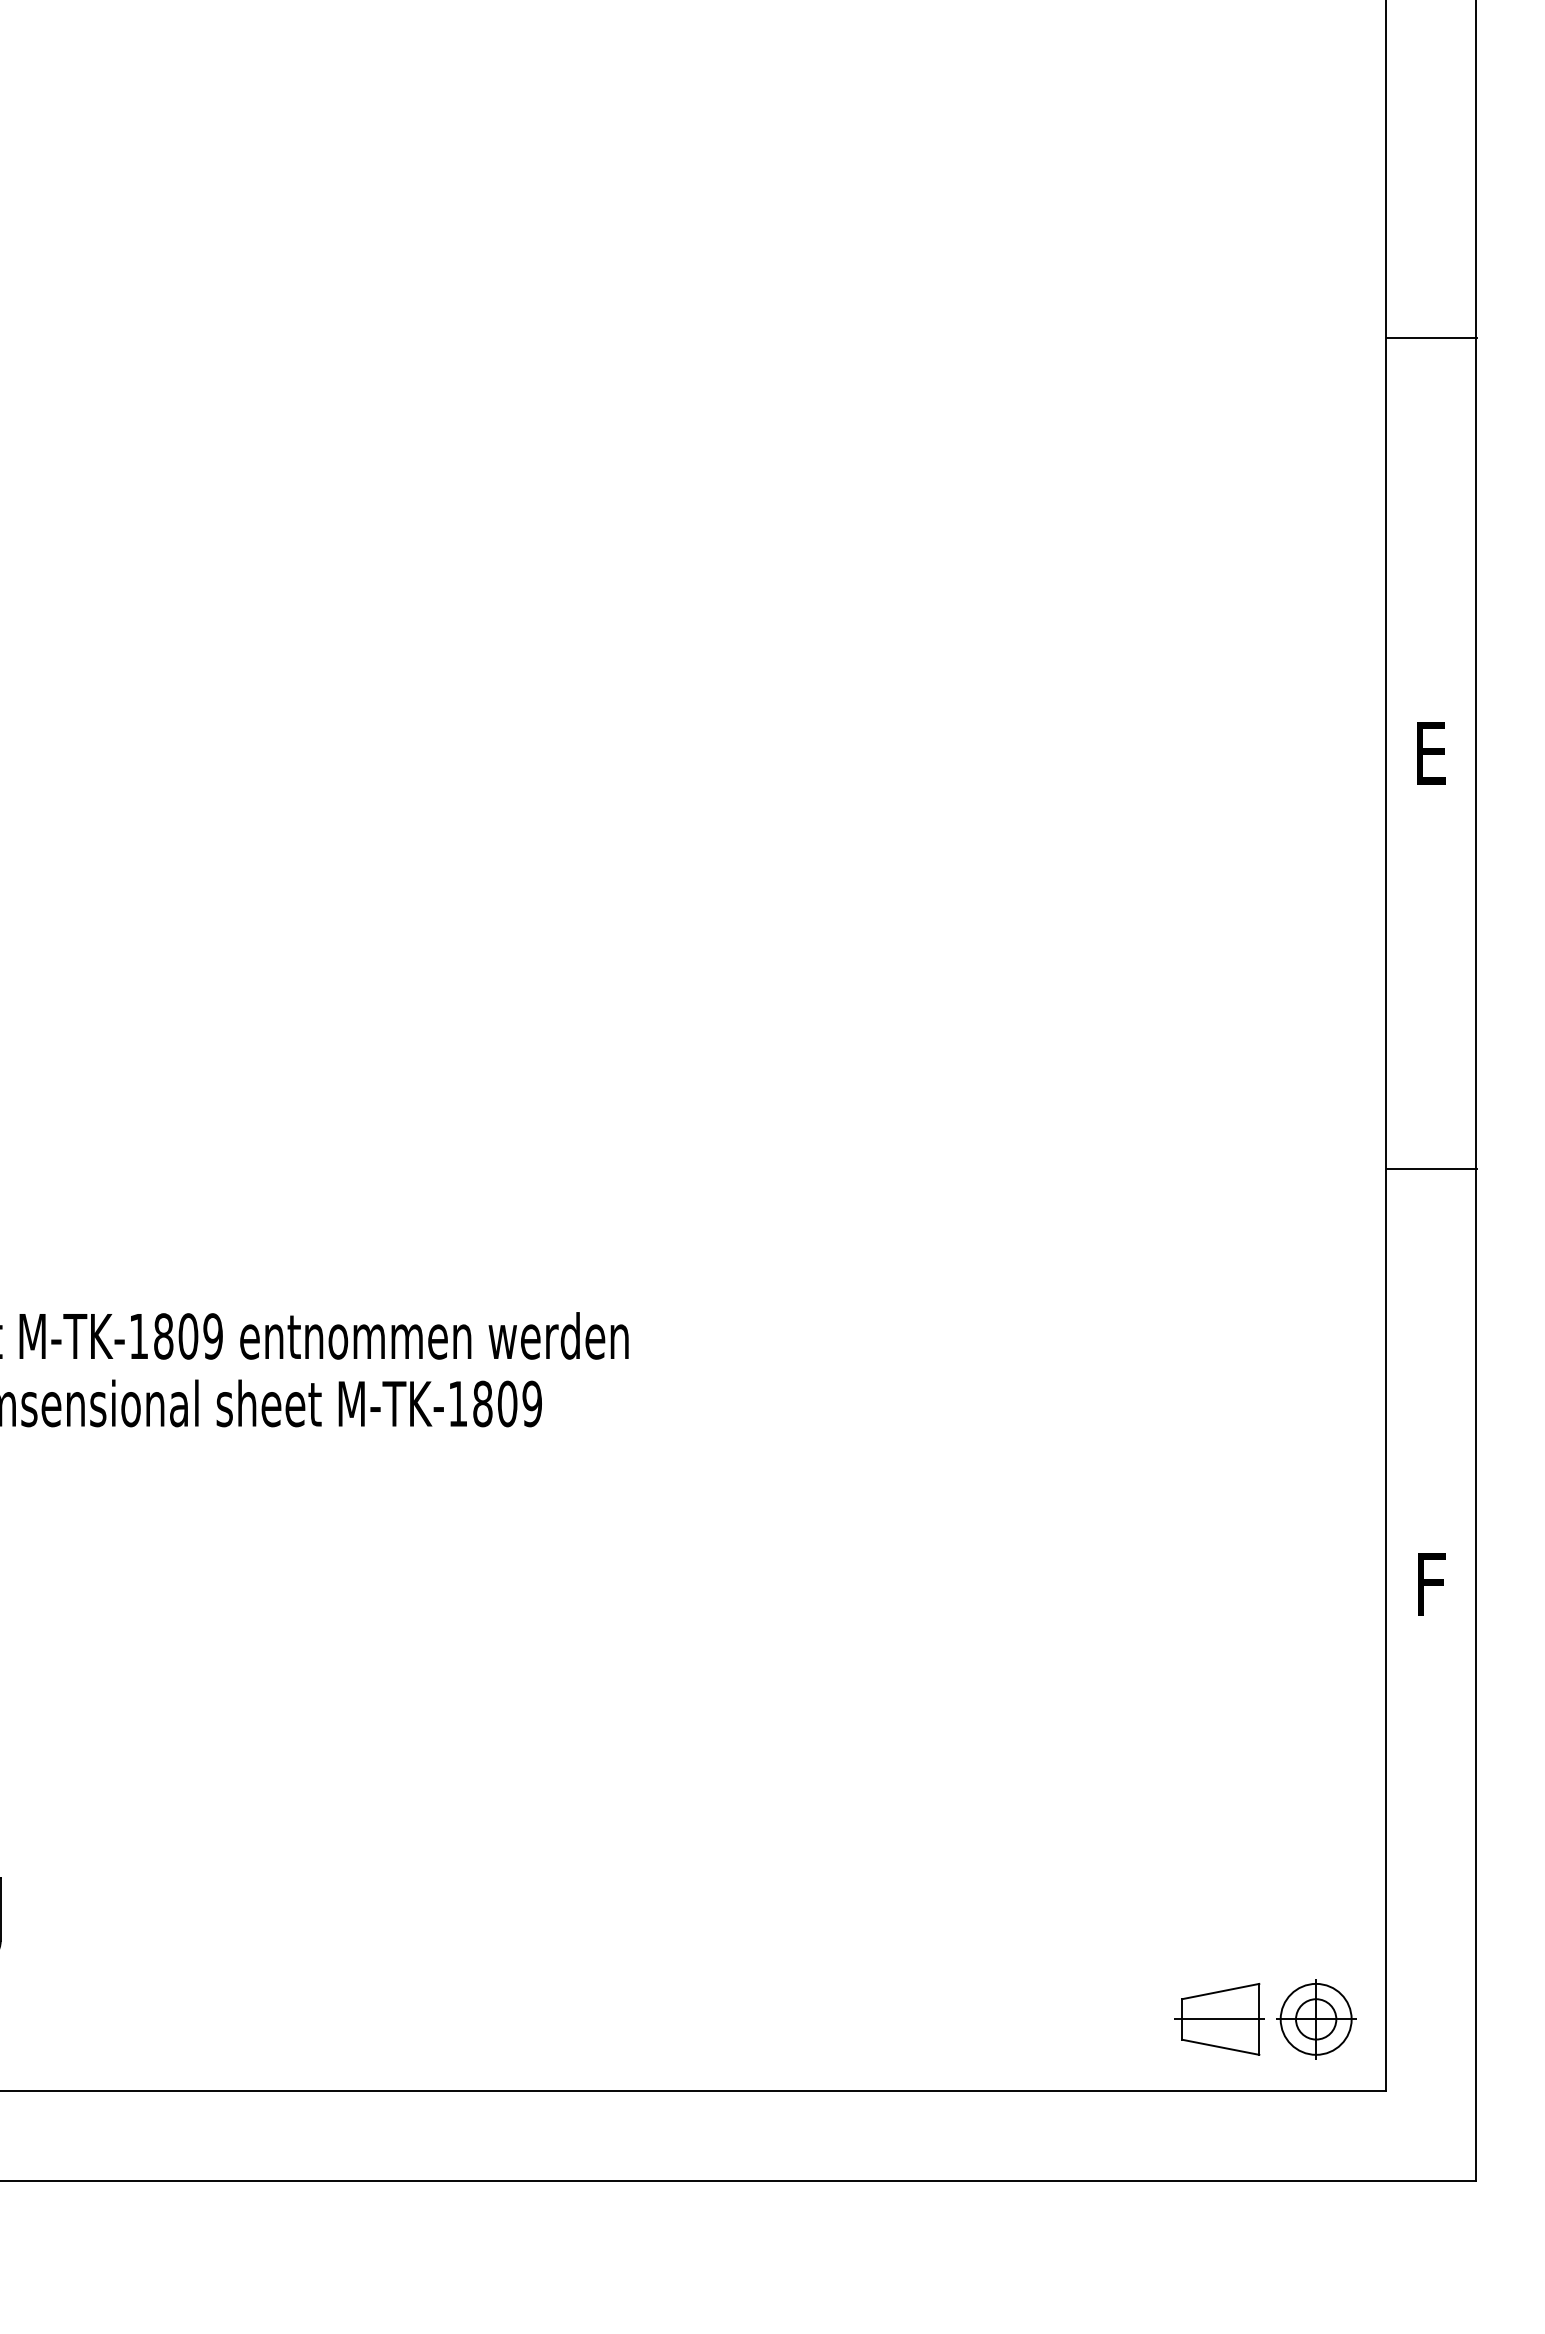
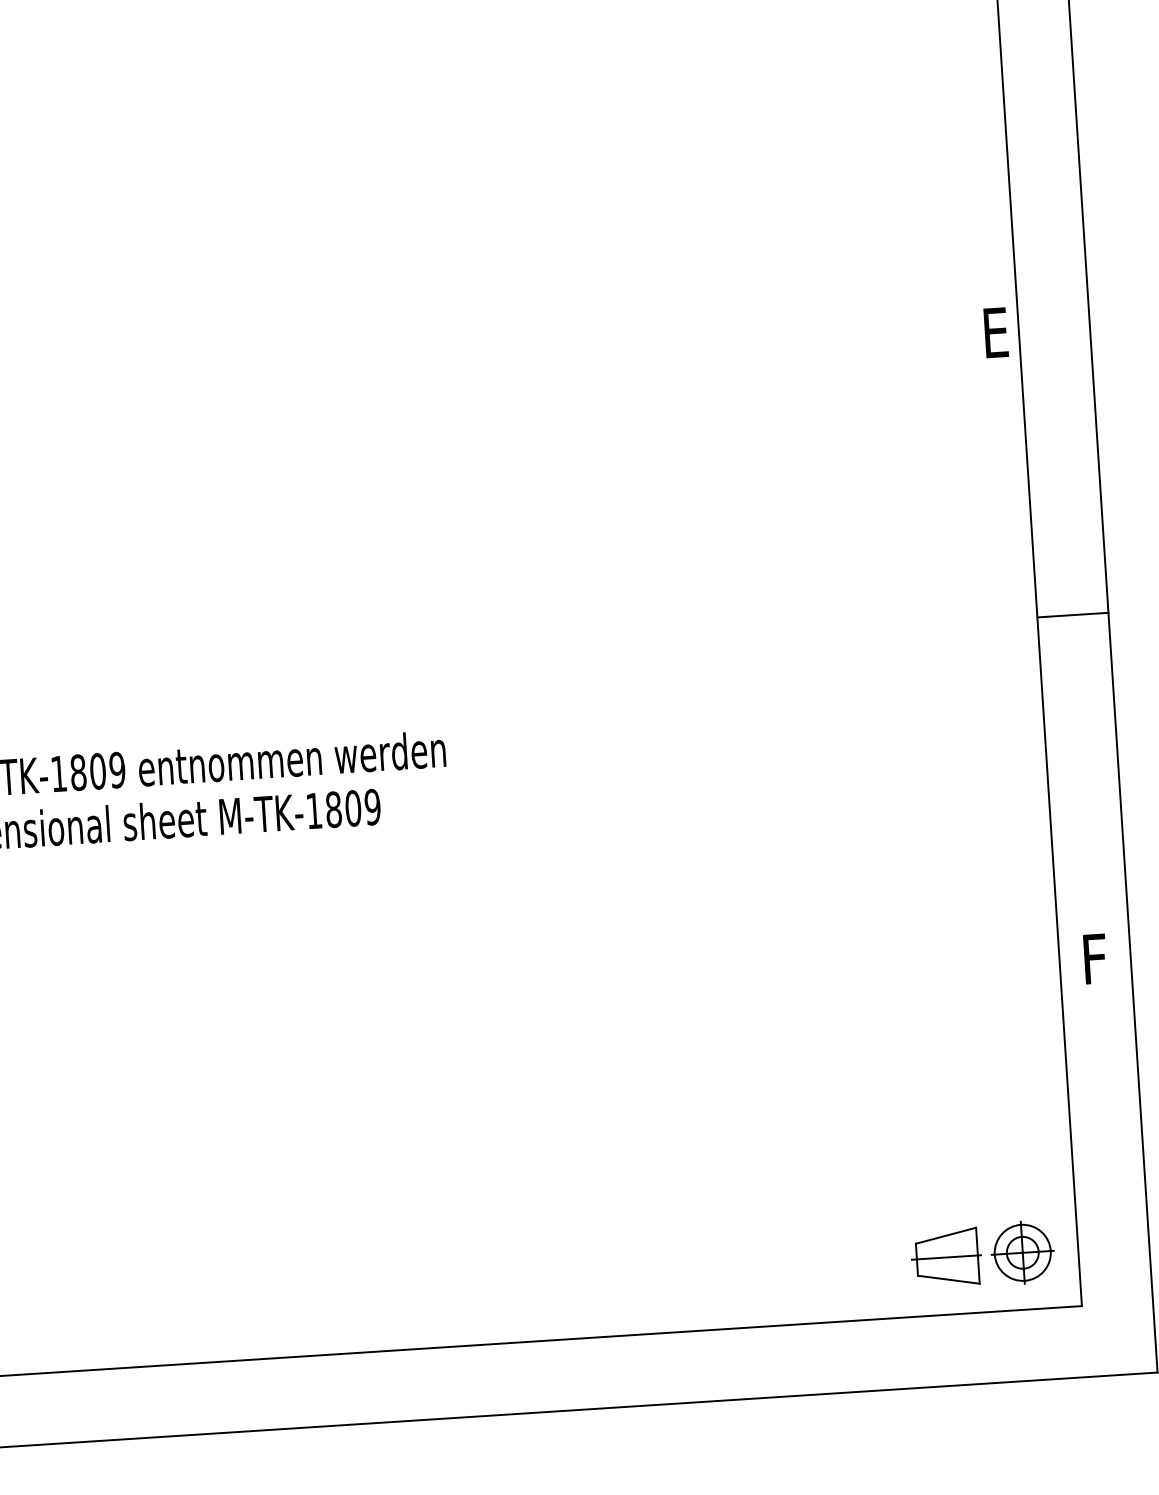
text: (1431, 753) -> (996, 333), moved
line: (1431, 1168) -> (1072, 614), moved
text: (1431, 1584) -> (1095, 959), moved

